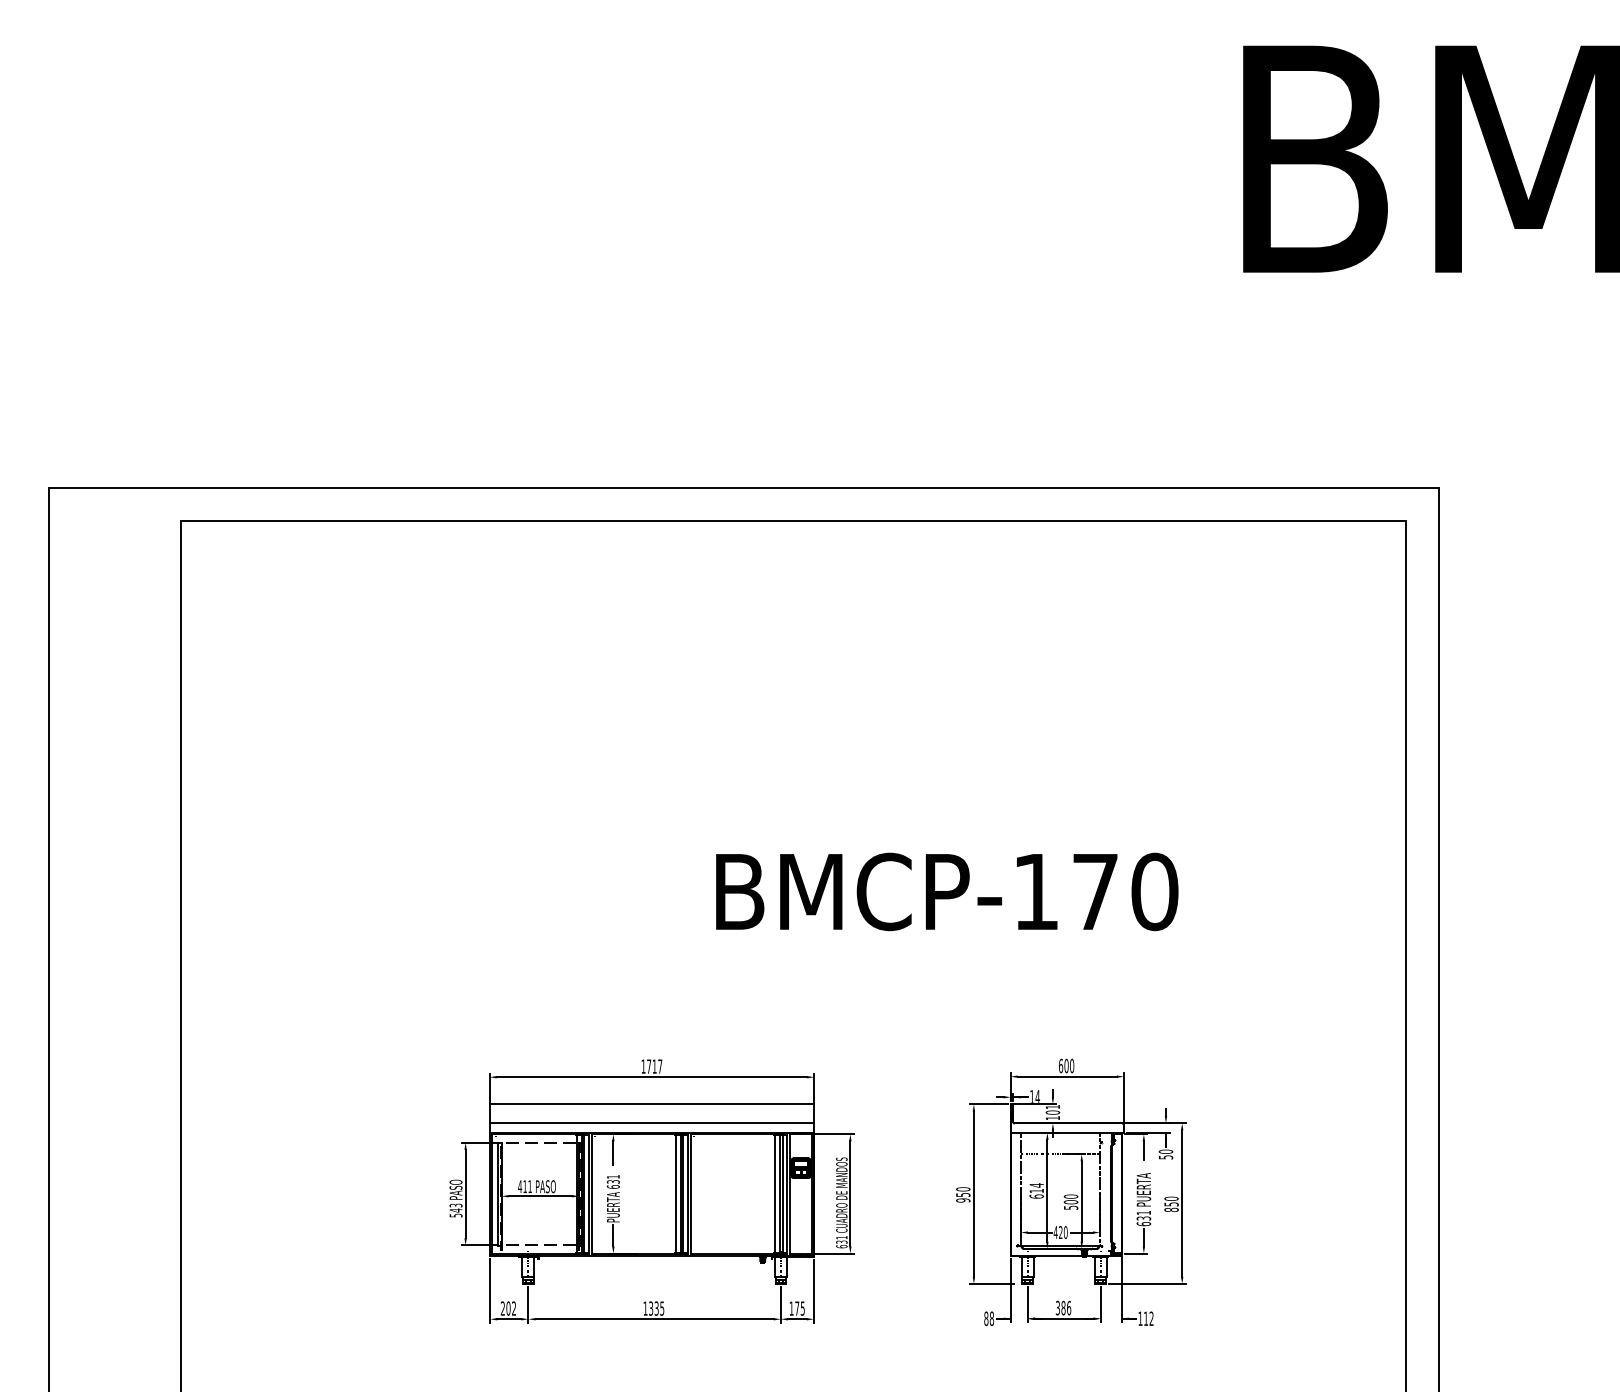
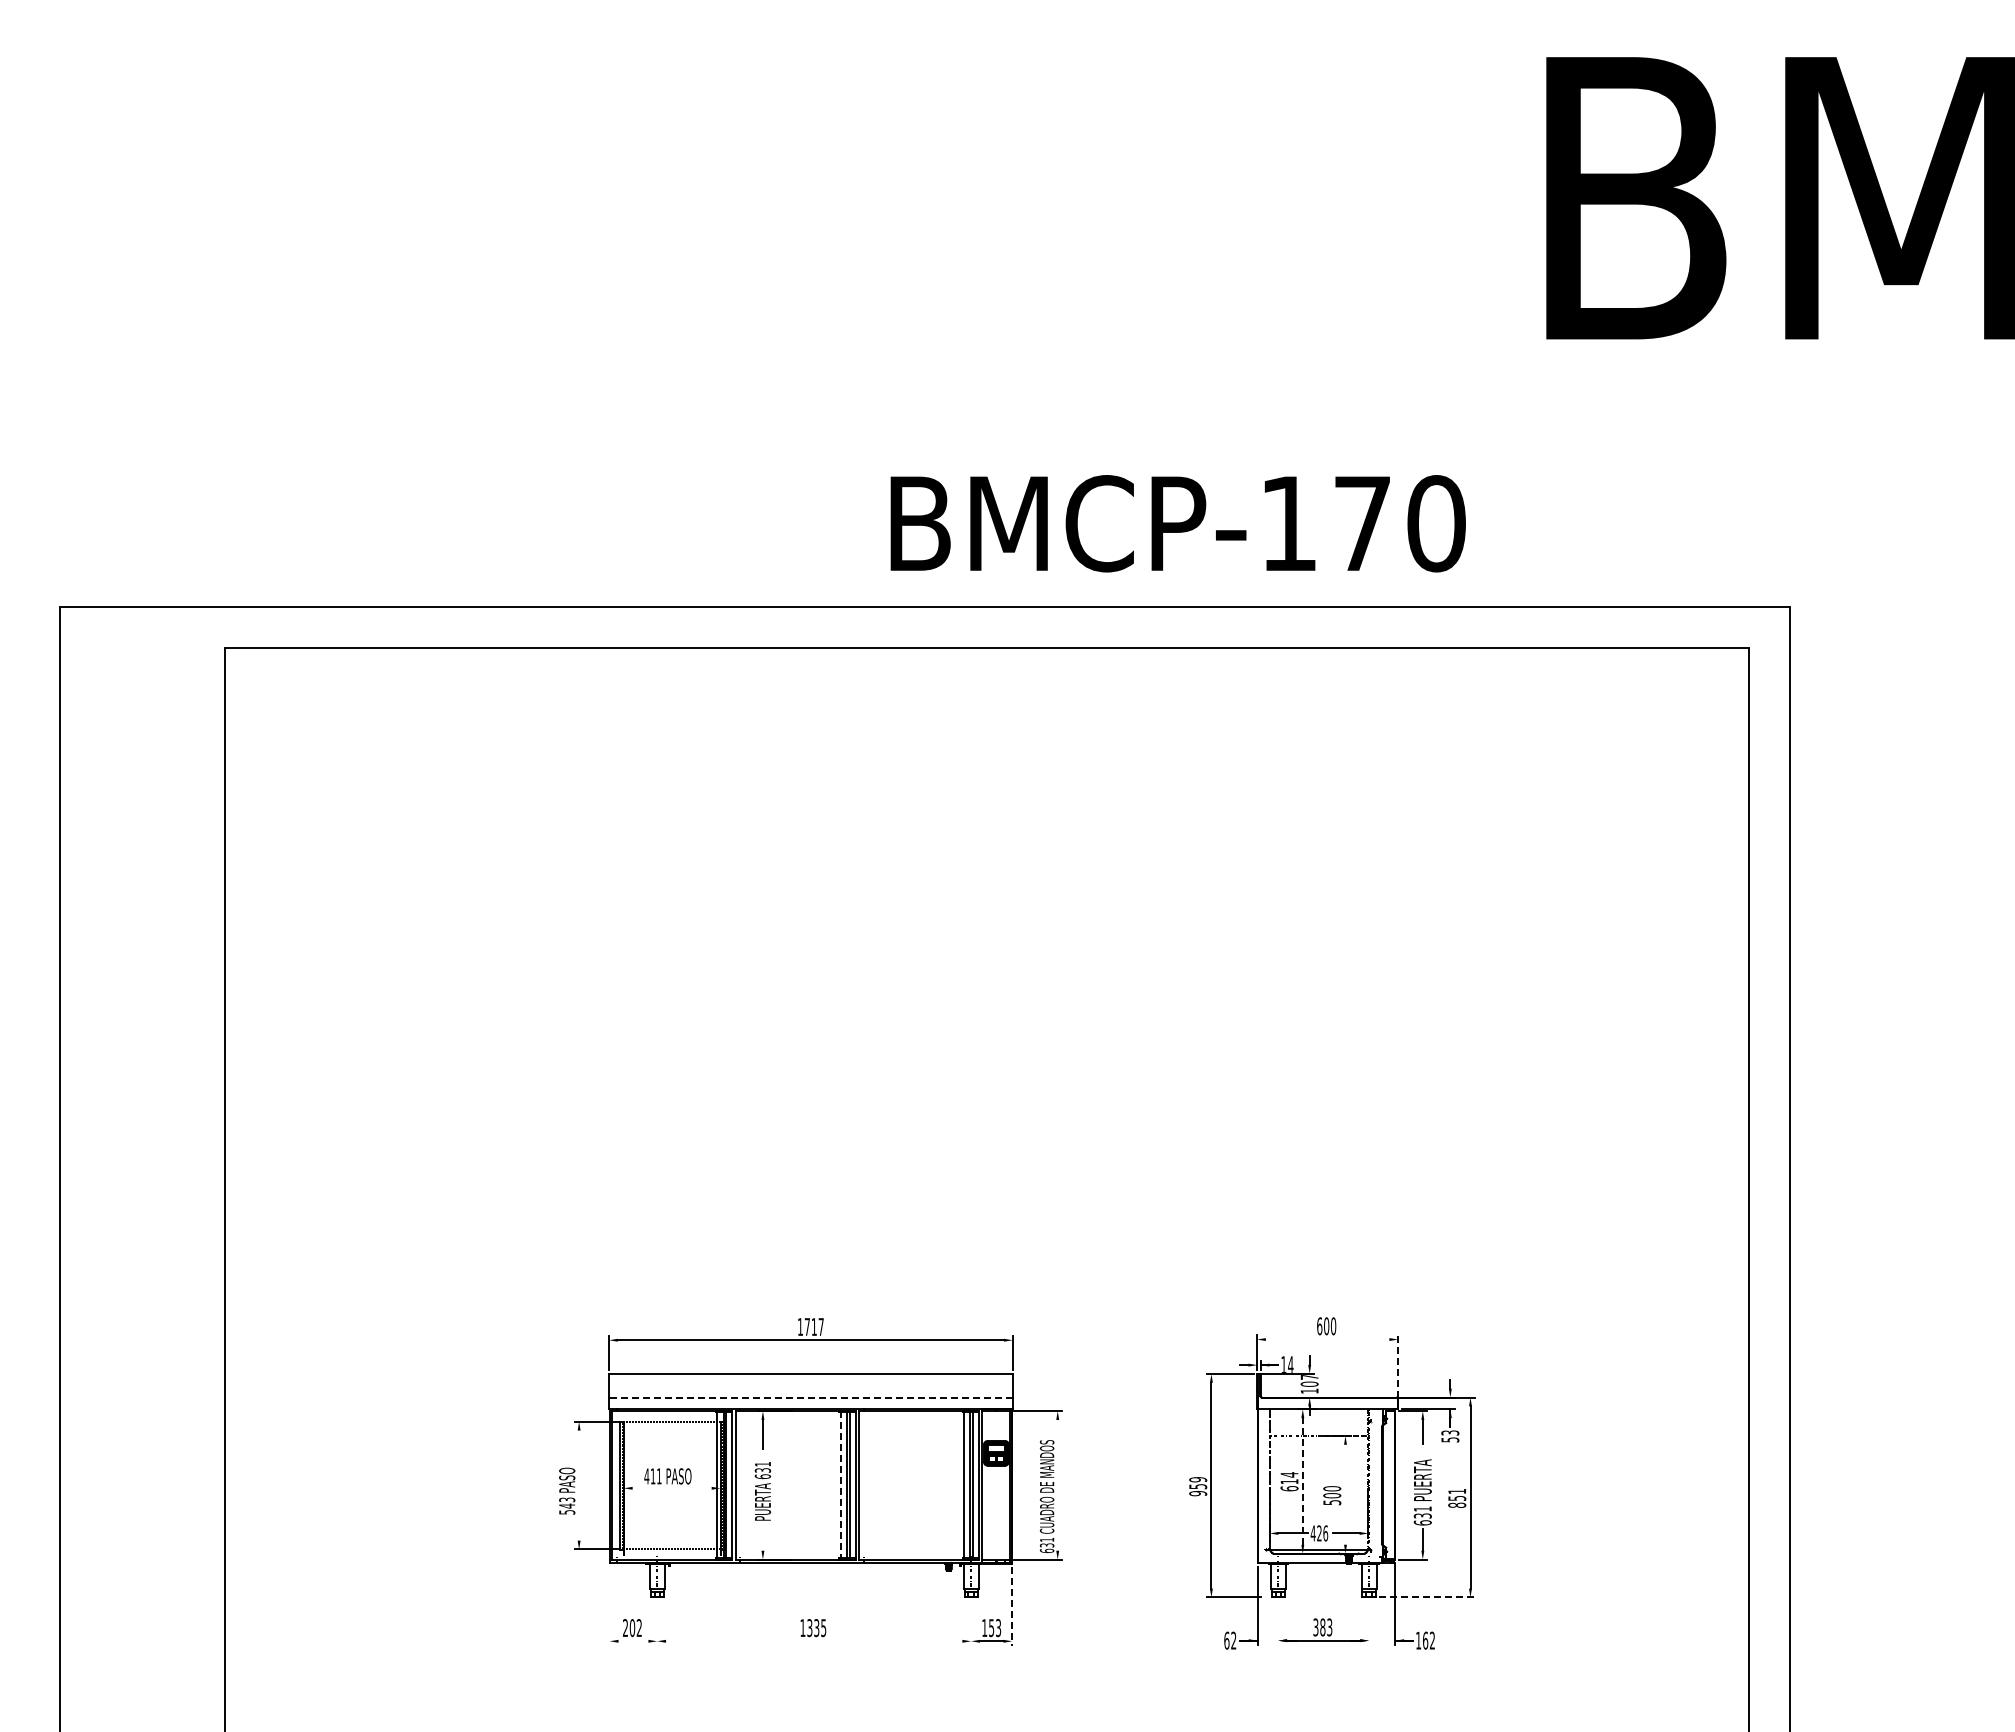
text: (946, 891) -> (1177, 523), moved
line: (1067, 1076) -> (1327, 1339), removed
line: (1124, 1097) -> (1398, 1365), solid -> dashed
text: (1052, 1106) -> (1309, 1376), 101 -> 107
line: (651, 1123) -> (810, 1397), solid -> dashed
text: (1166, 1151) -> (1450, 1432), 50 -> 53
text: (963, 1189) -> (1198, 1479), 950 -> 959
line: (1047, 1189) -> (1302, 1480), solid -> dashed
line: (850, 1193) -> (1057, 1484), removed
line: (465, 1194) -> (579, 1485), removed
line: (675, 1194) -> (840, 1485), solid -> dashed
line: (539, 1196) -> (671, 1488), removed
text: (1171, 1198) -> (1457, 1491), 850 -> 851
line: (1081, 1201) -> (1345, 1494), removed
text: (1065, 1232) -> (1325, 1533), 420 -> 426
line: (613, 1235) -> (762, 1536), removed
line: (1147, 1284) -> (1427, 1597), solid -> dashed
line: (490, 1290) -> (609, 1605), removed
line: (814, 1291) -> (1012, 1606), solid -> dashed
line: (528, 1304) -> (657, 1622), removed
line: (781, 1304) -> (971, 1622), removed
line: (1027, 1304) -> (1278, 1622), removed
line: (1101, 1304) -> (1369, 1622), removed
text: (800, 1308) -> (995, 1628), 175 -> 153
text: (1068, 1308) -> (1329, 1627), 386 -> 383
text: (989, 1318) -> (1230, 1640), 88 -> 62
text: (1146, 1318) -> (1425, 1640), 112 -> 162
line: (509, 1319) -> (633, 1641), removed
line: (654, 1319) -> (814, 1641), removed

